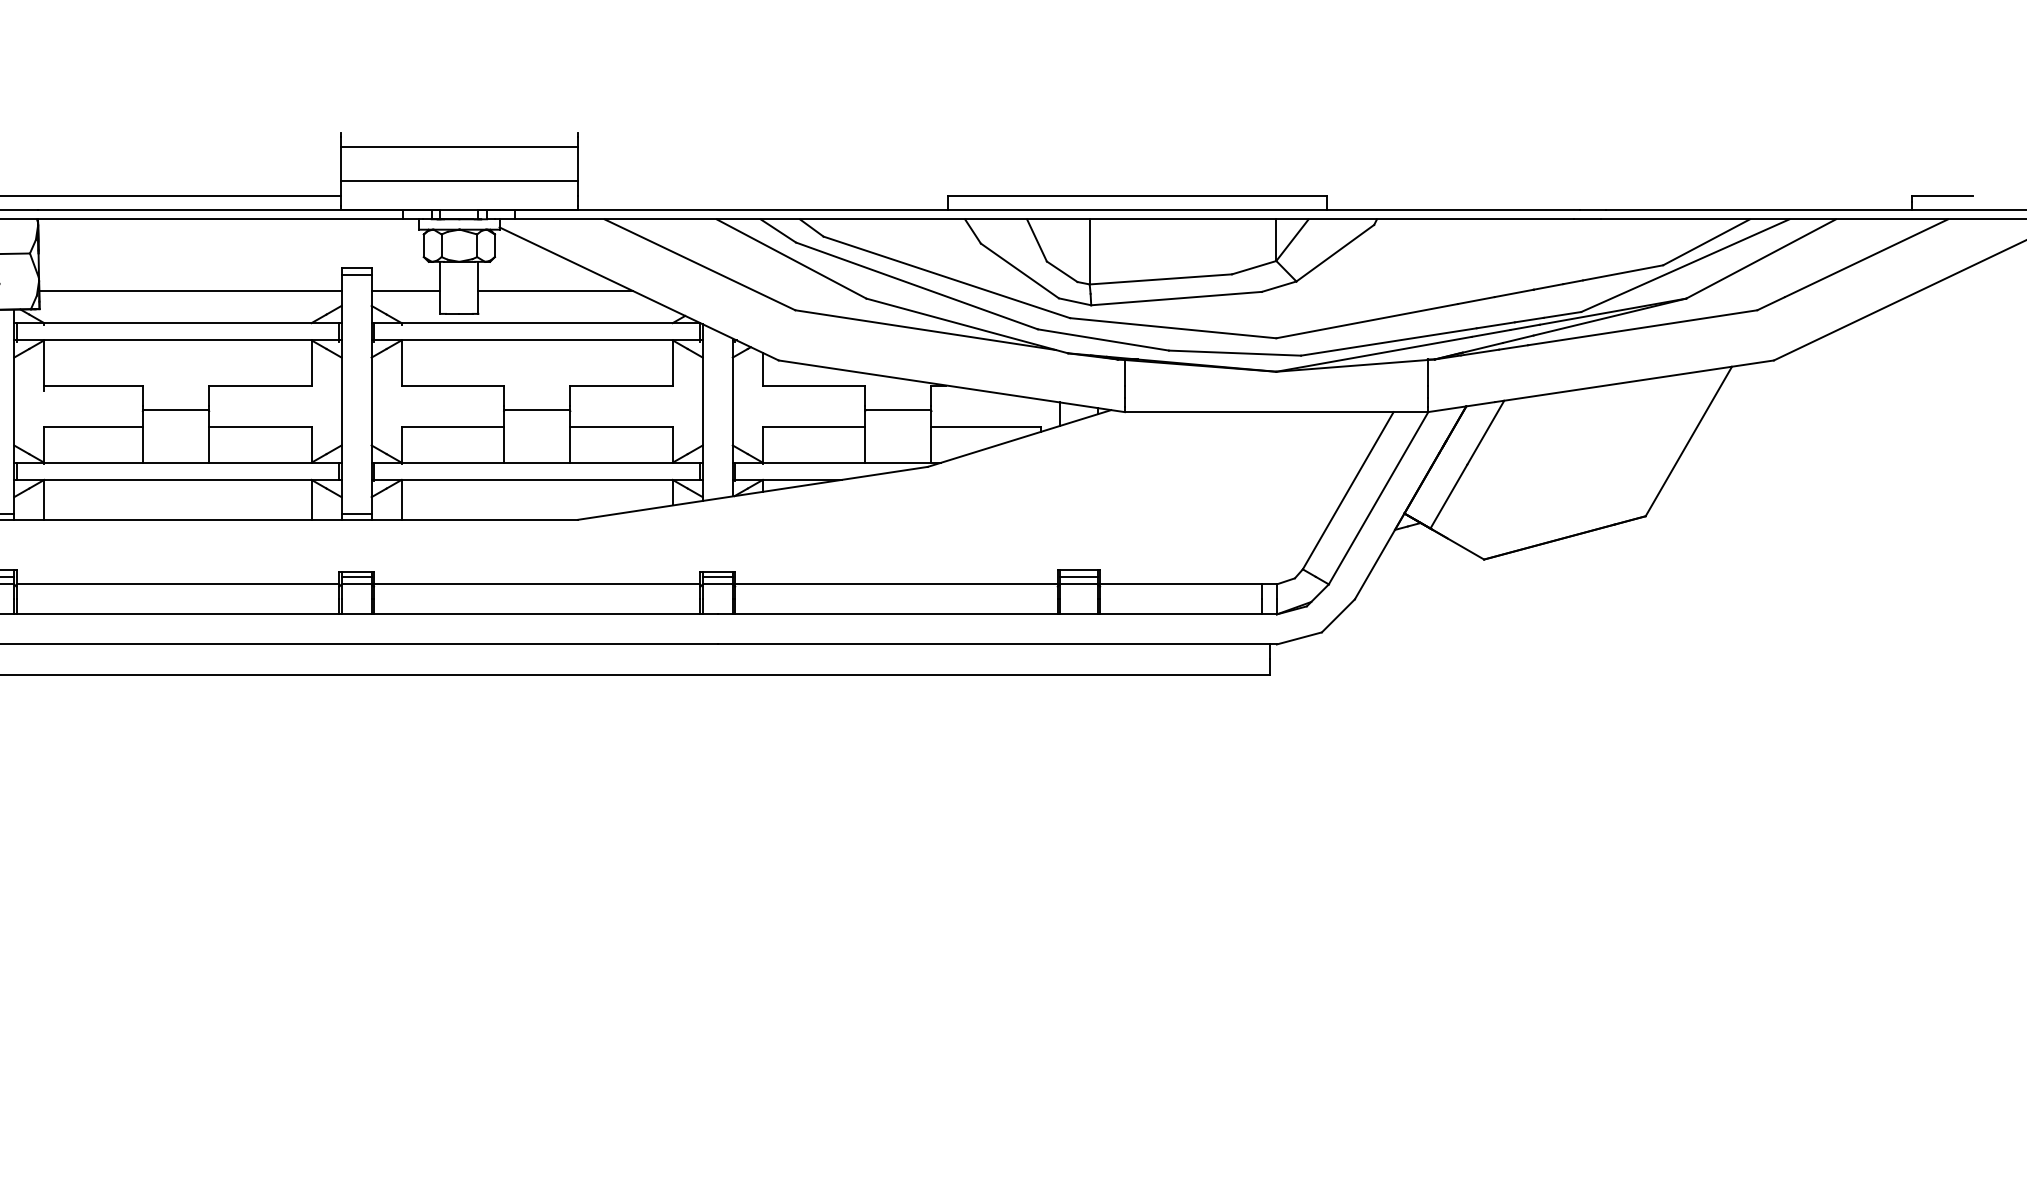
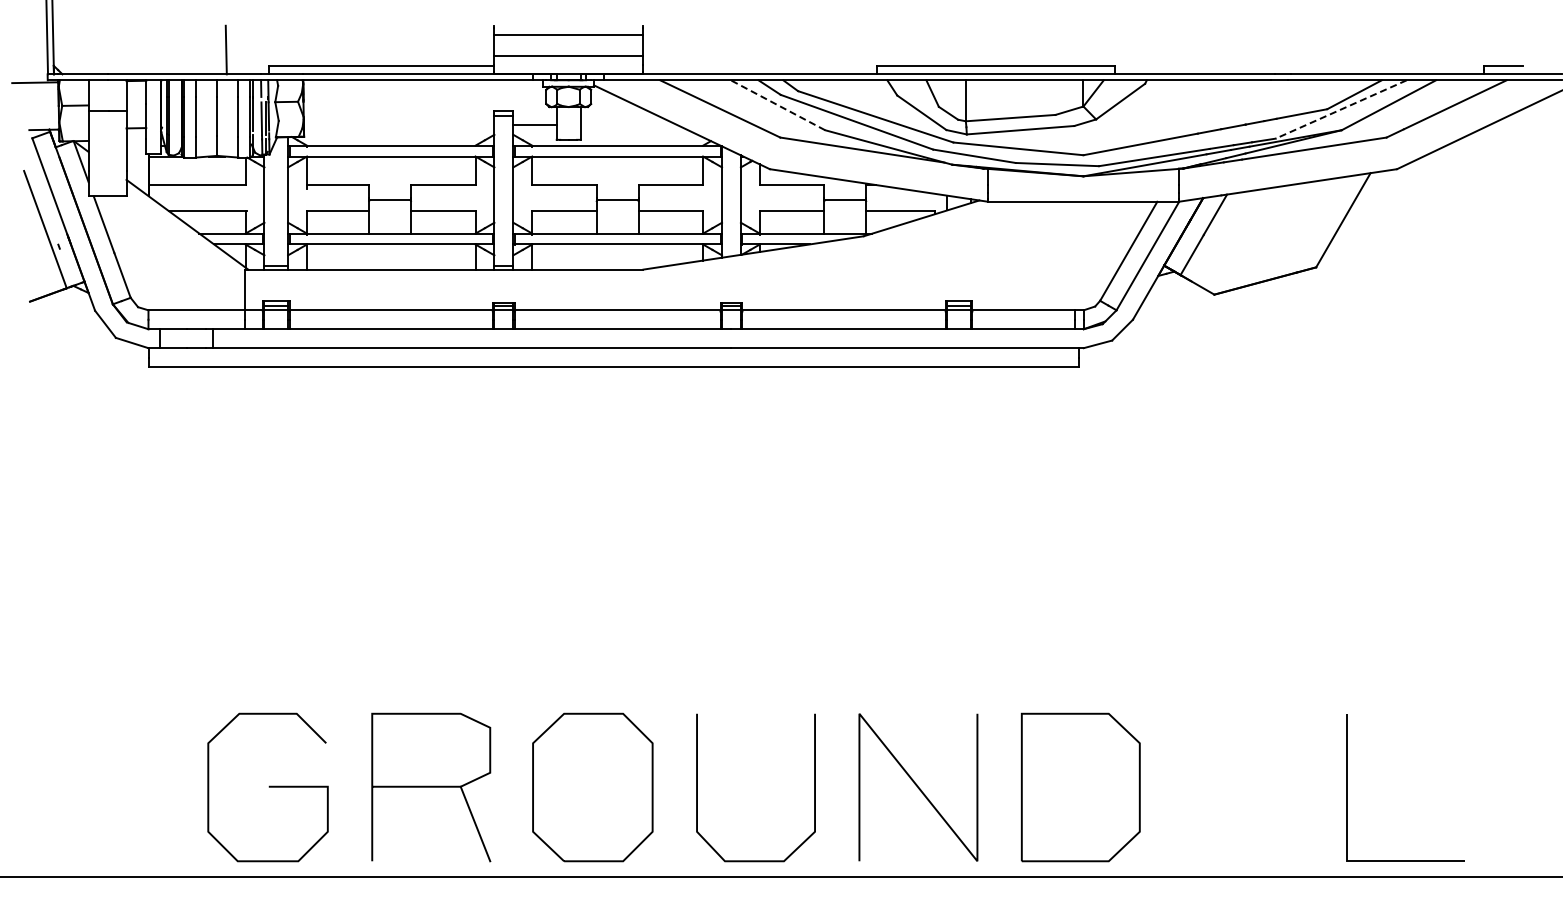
line: (790, 259) -> (777, 105), solid -> dashed
line: (1685, 265) -> (1341, 109), solid -> dashed
line: (189, 291) -> (398, 125), removed
line: (554, 291) -> (628, 125), removed

